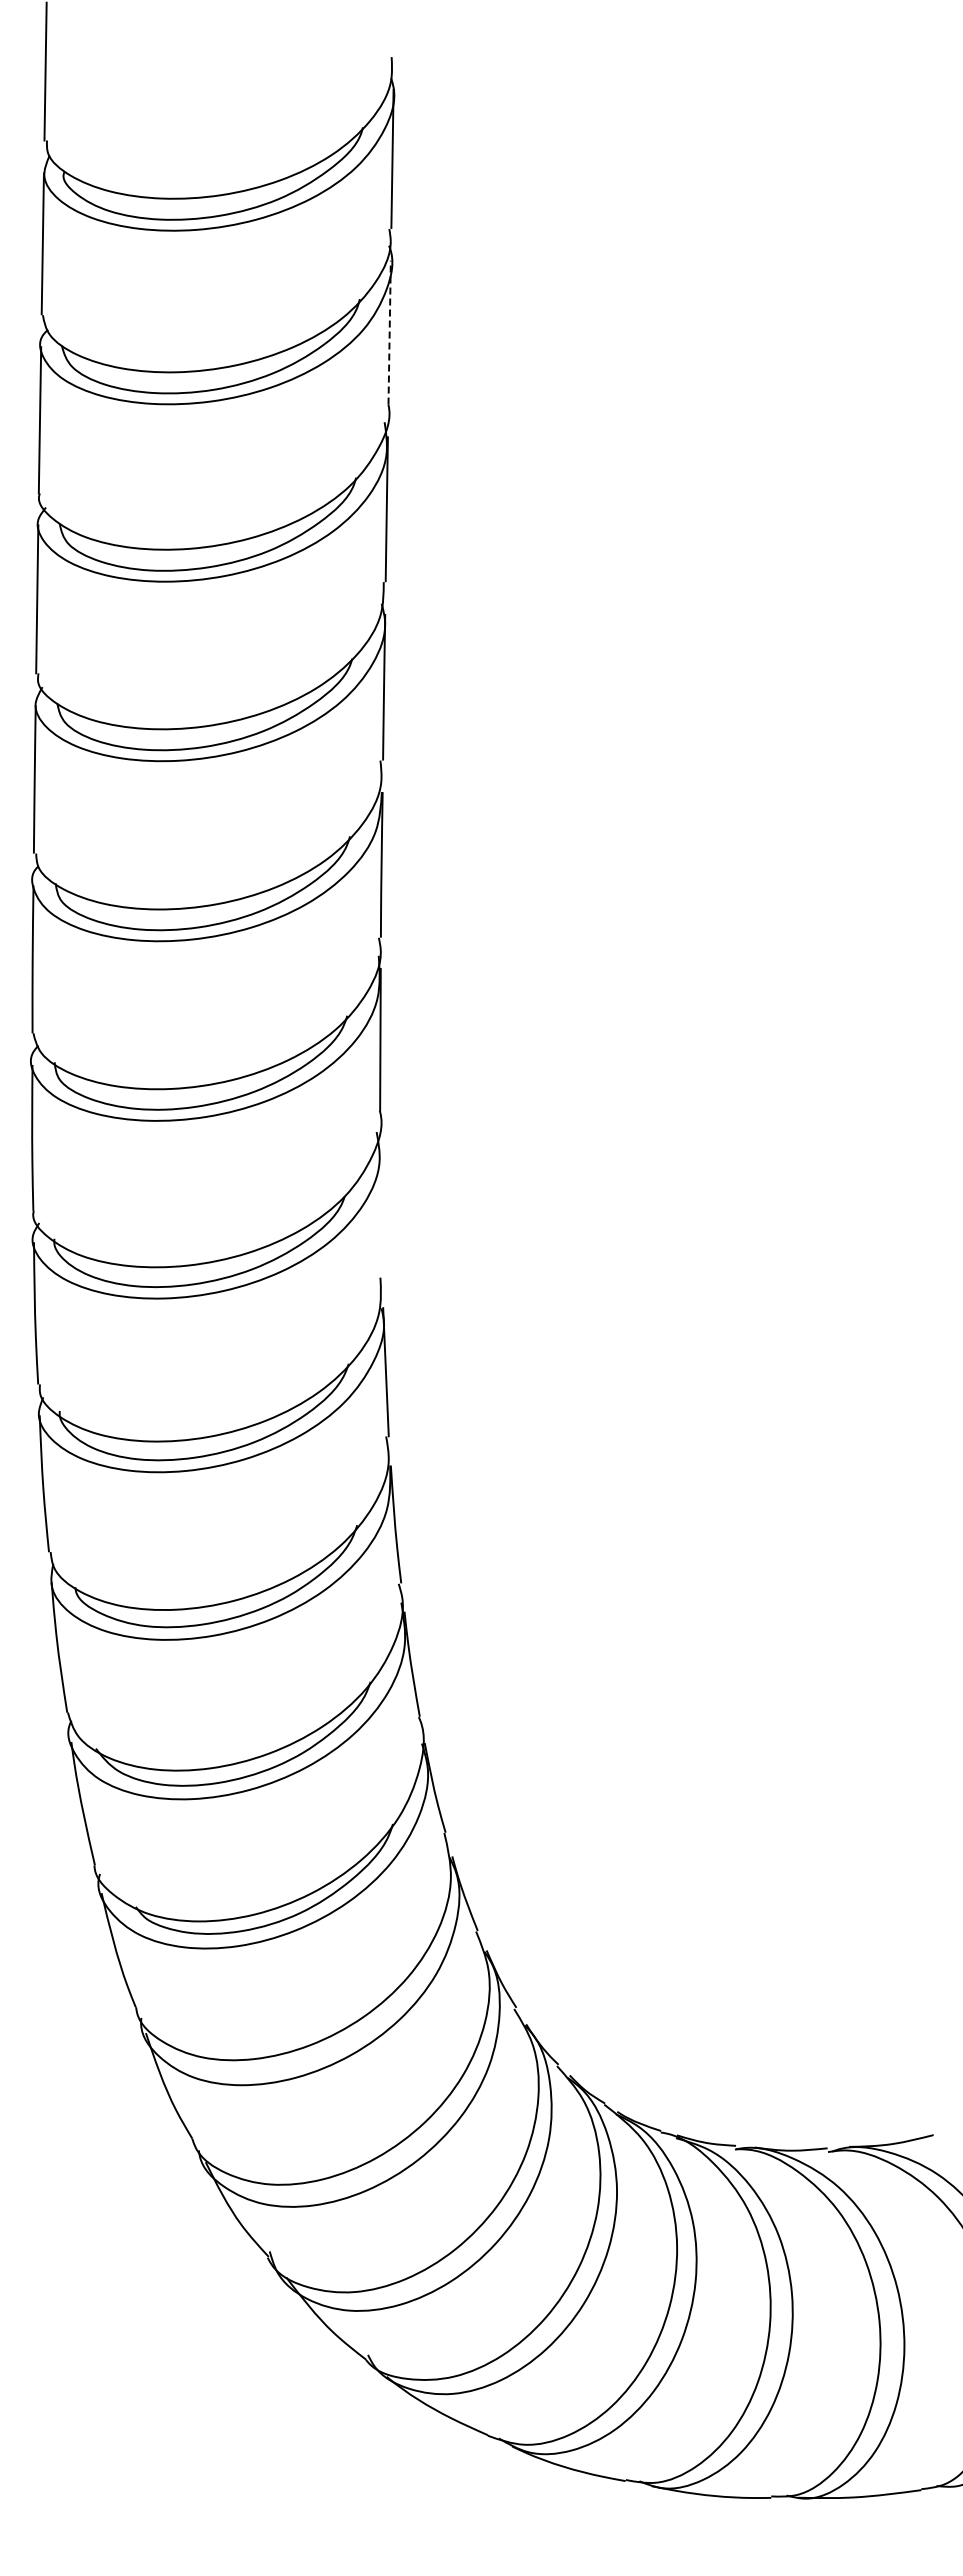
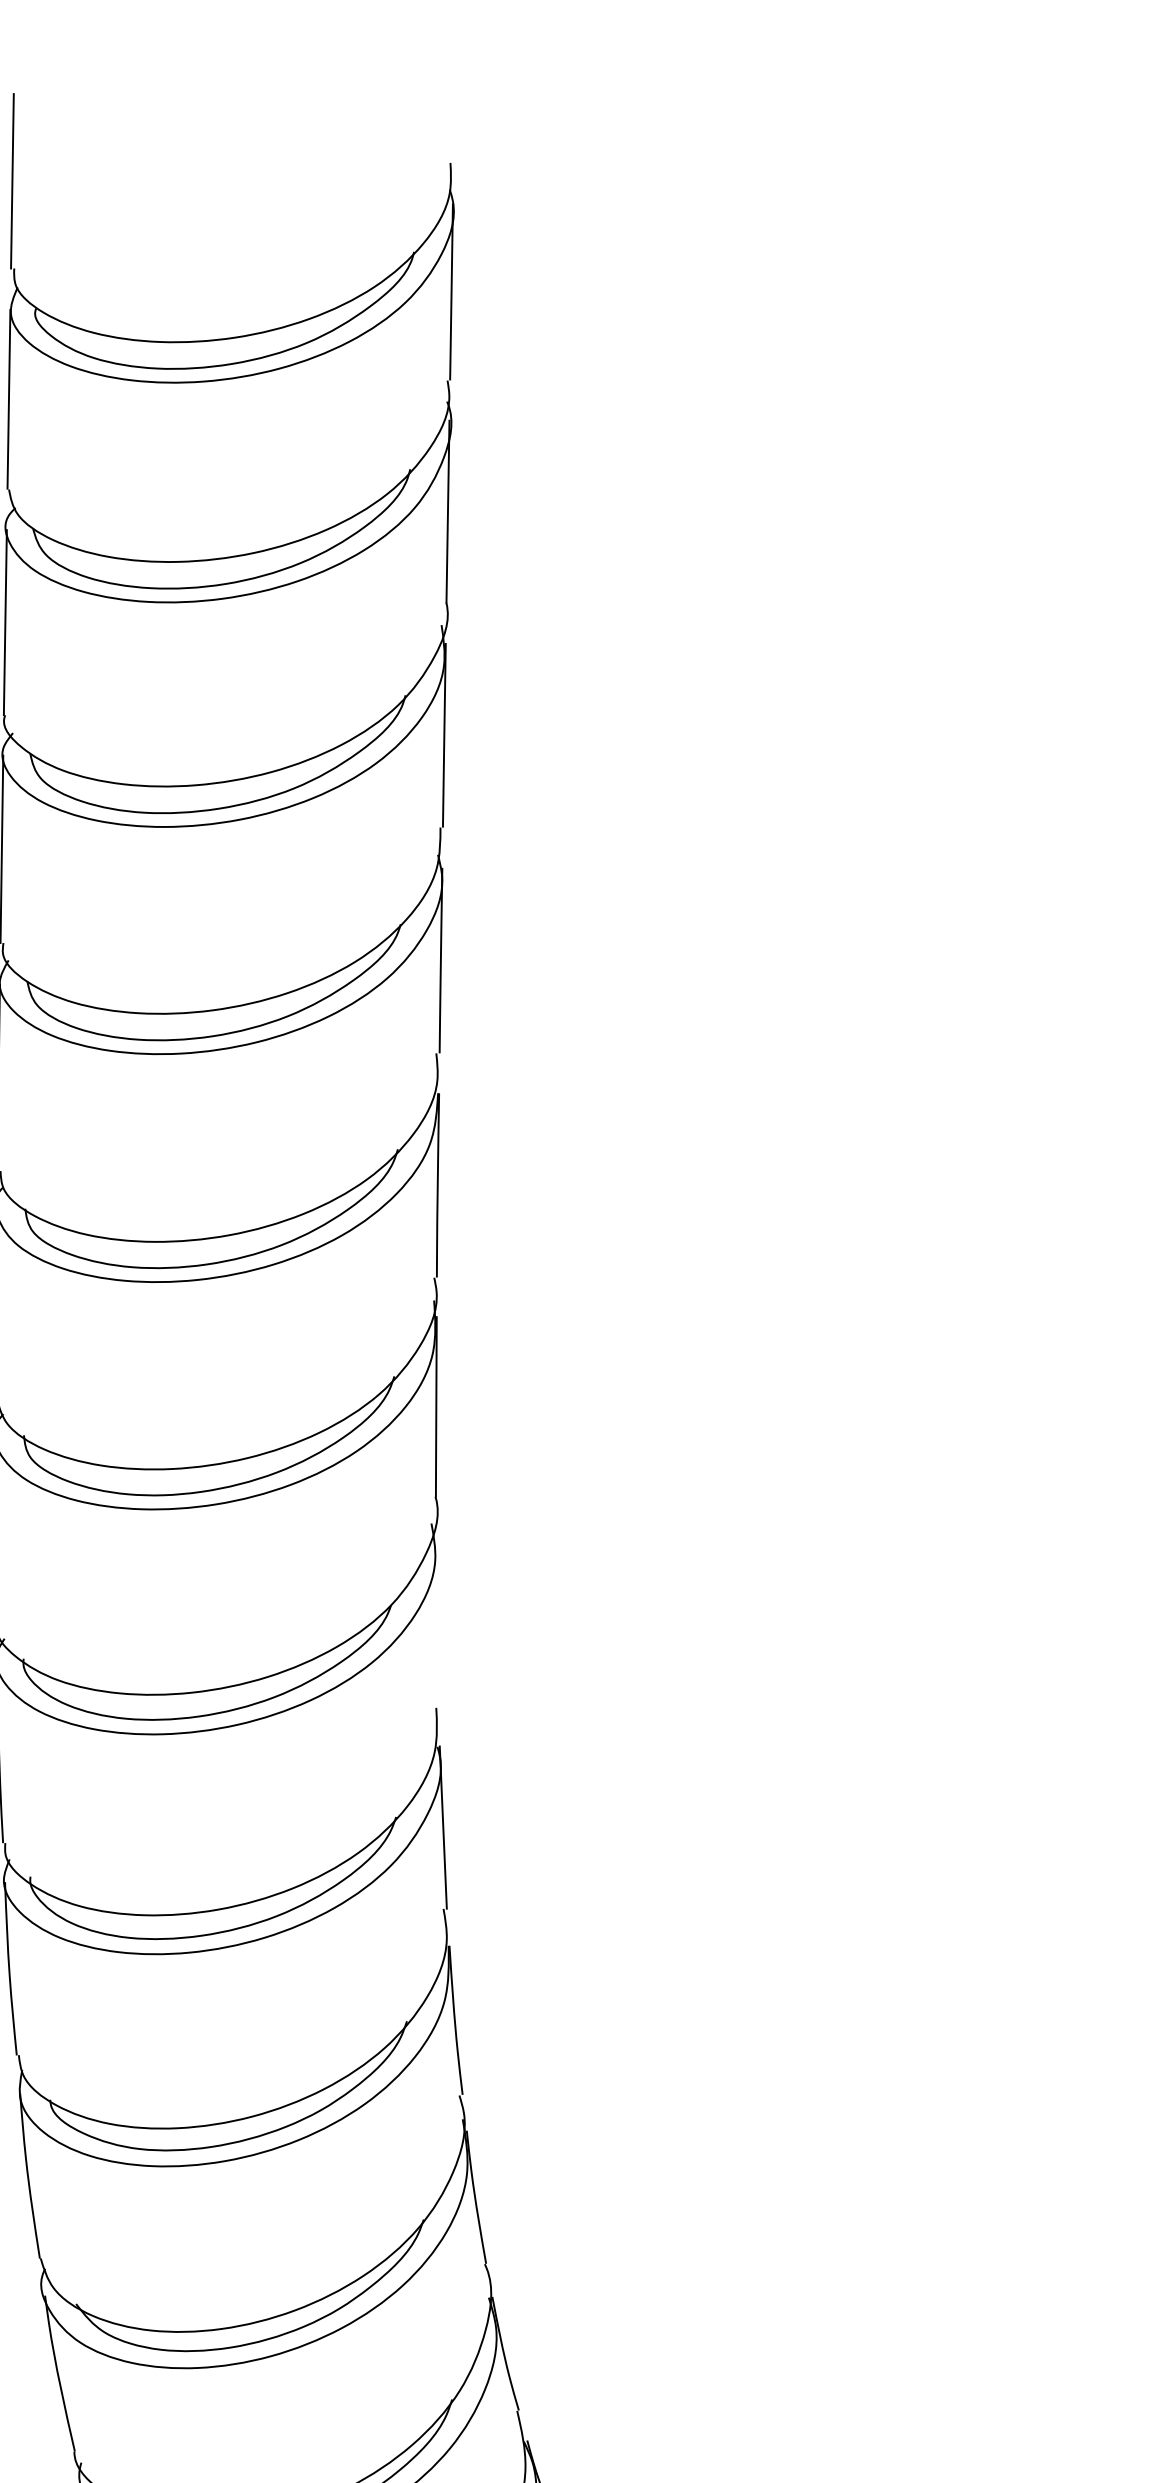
line: (389, 332) -> (447, 511), dashed -> solid

